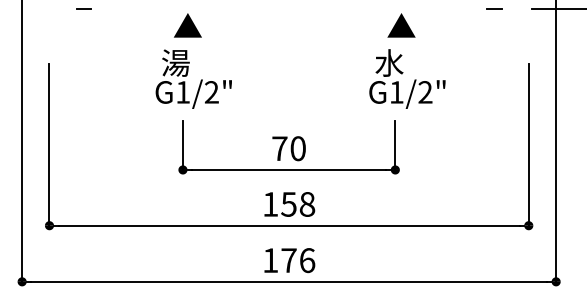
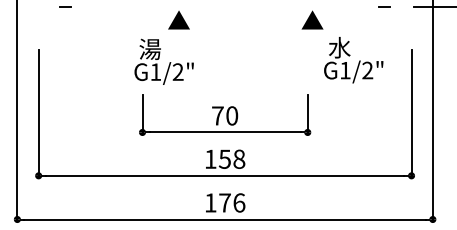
text: (187, 25) -> (178, 20), moved
text: (193, 78) -> (163, 61), moved
text: (407, 78) -> (353, 59), moved

